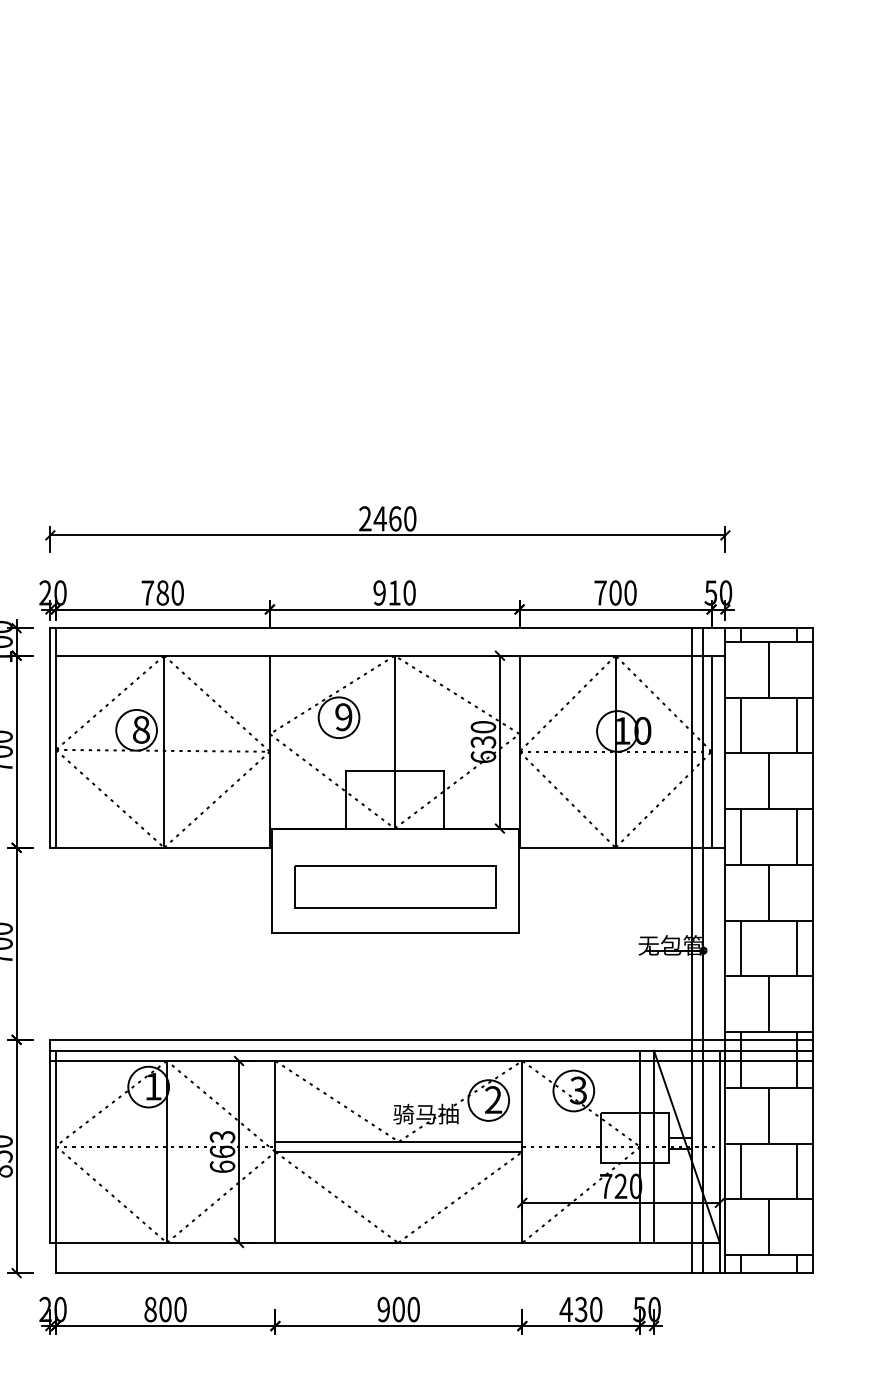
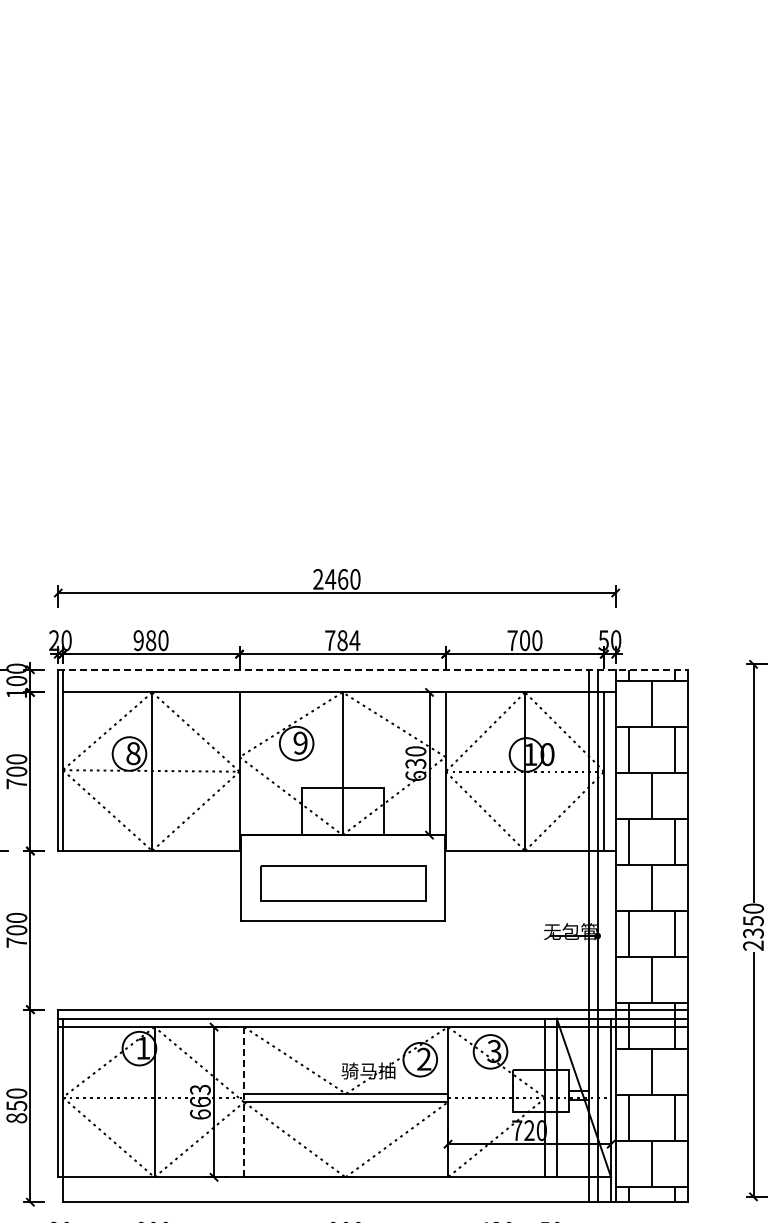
text: (147, 592) -> (138, 640), 780 -> 980
text: (394, 592) -> (342, 640), 910 -> 784
line: (432, 627) -> (373, 669), solid -> dashed
line: (275, 1151) -> (244, 1101), solid -> dashed

